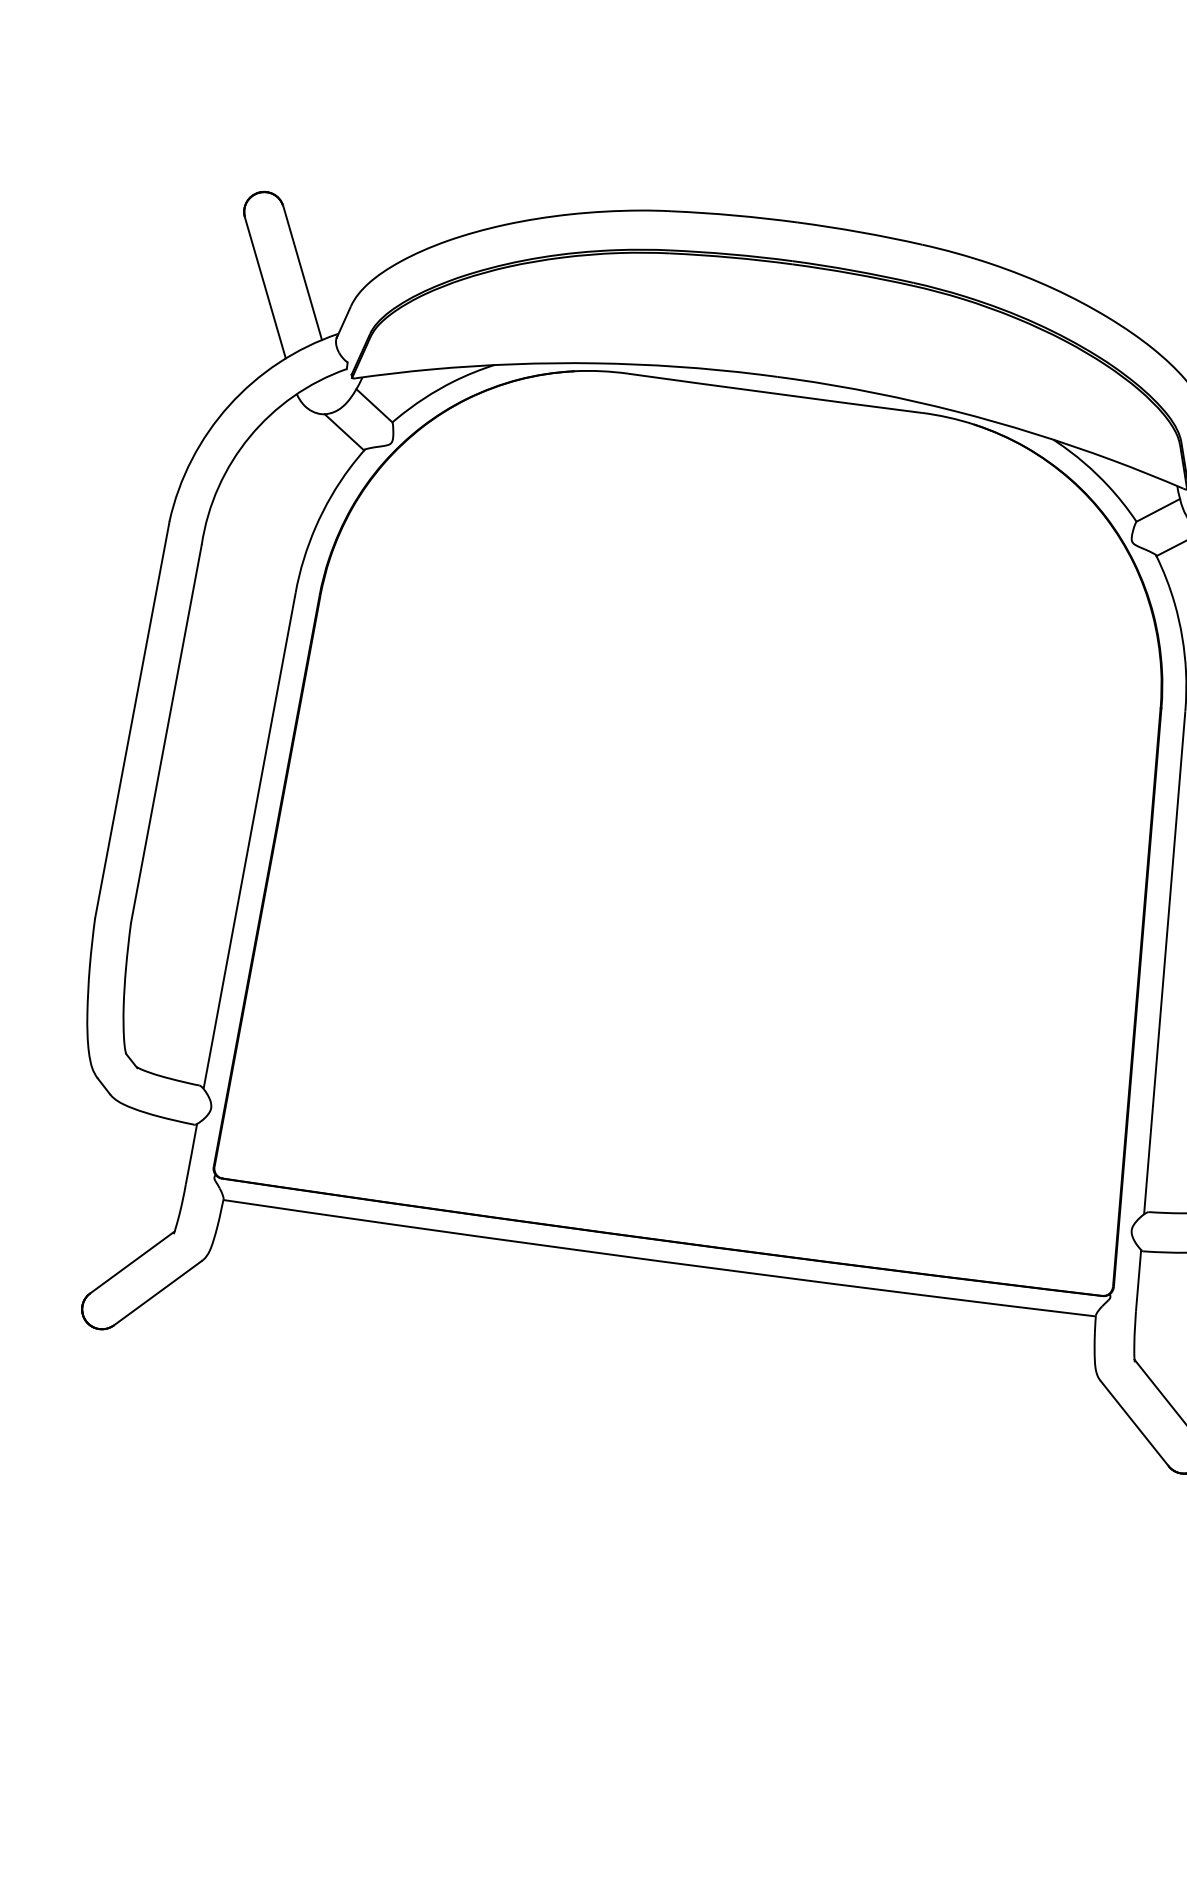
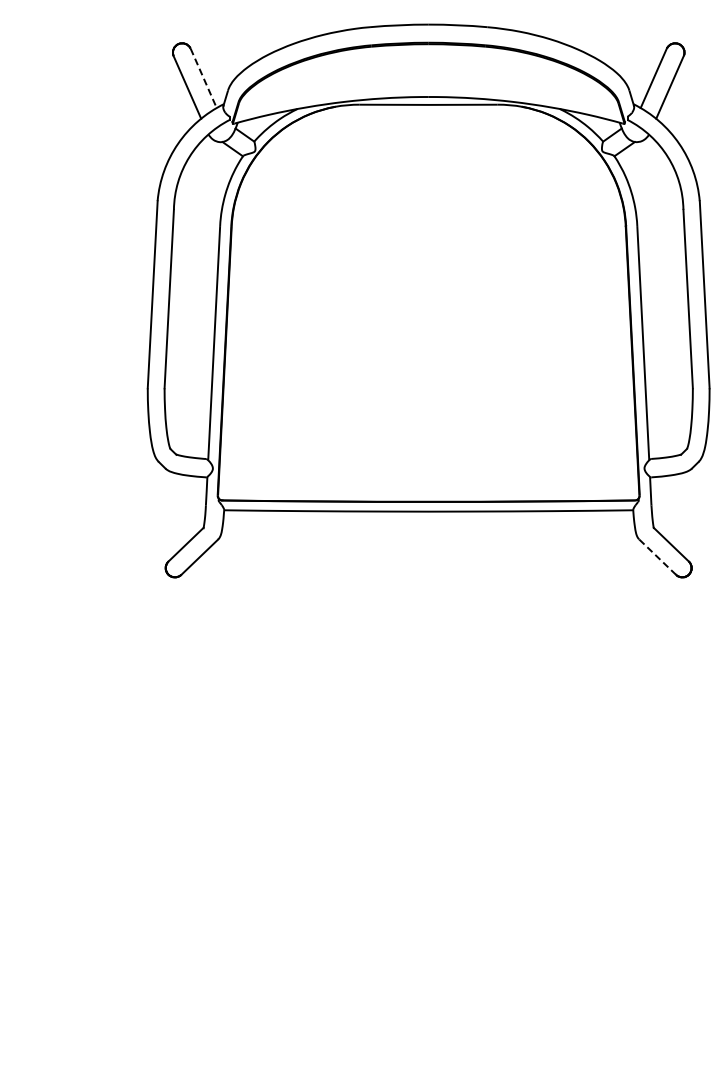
line: (302, 273) -> (203, 78), solid -> dashed
line: (1136, 1424) -> (658, 557), solid -> dashed

